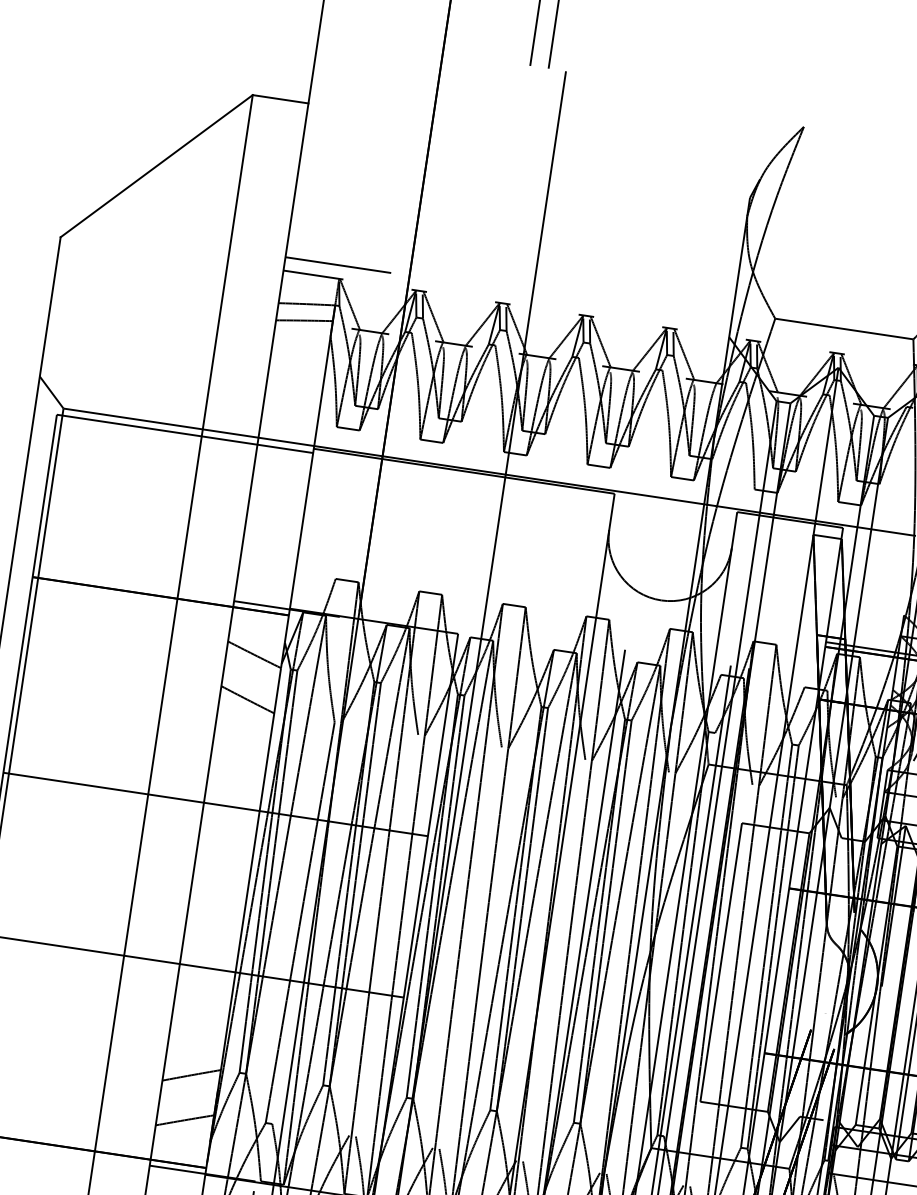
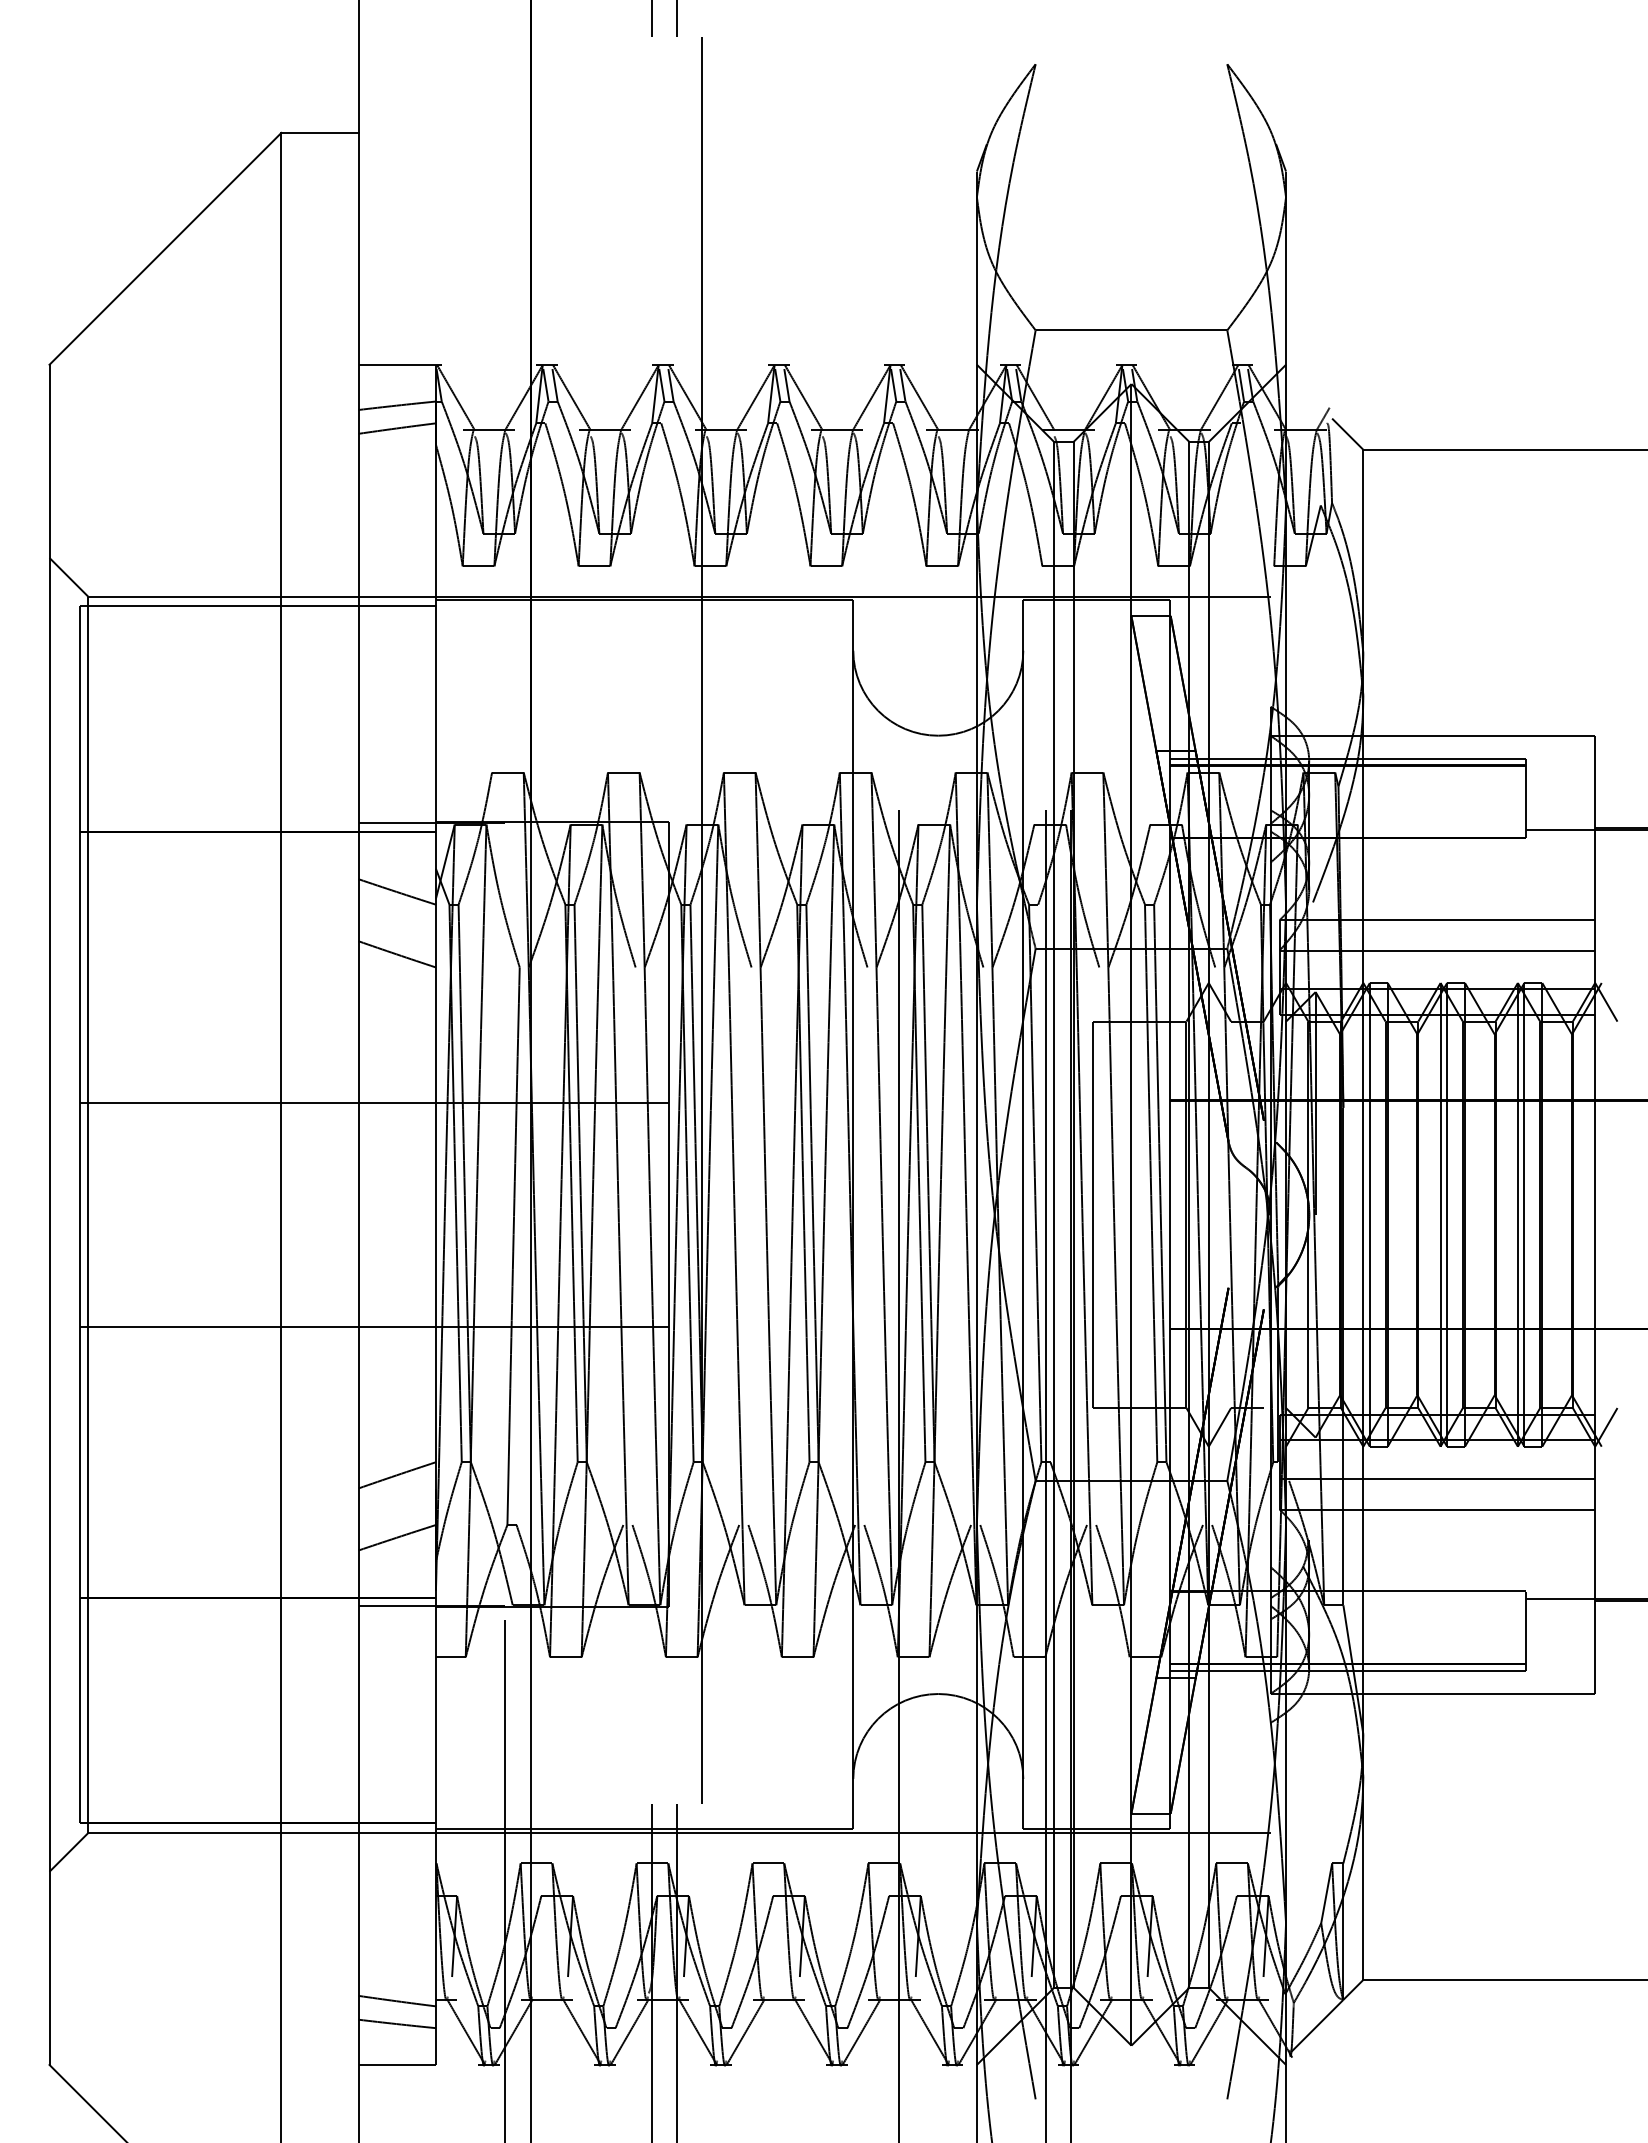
line: (337, 265) -> (431, 346), removed

